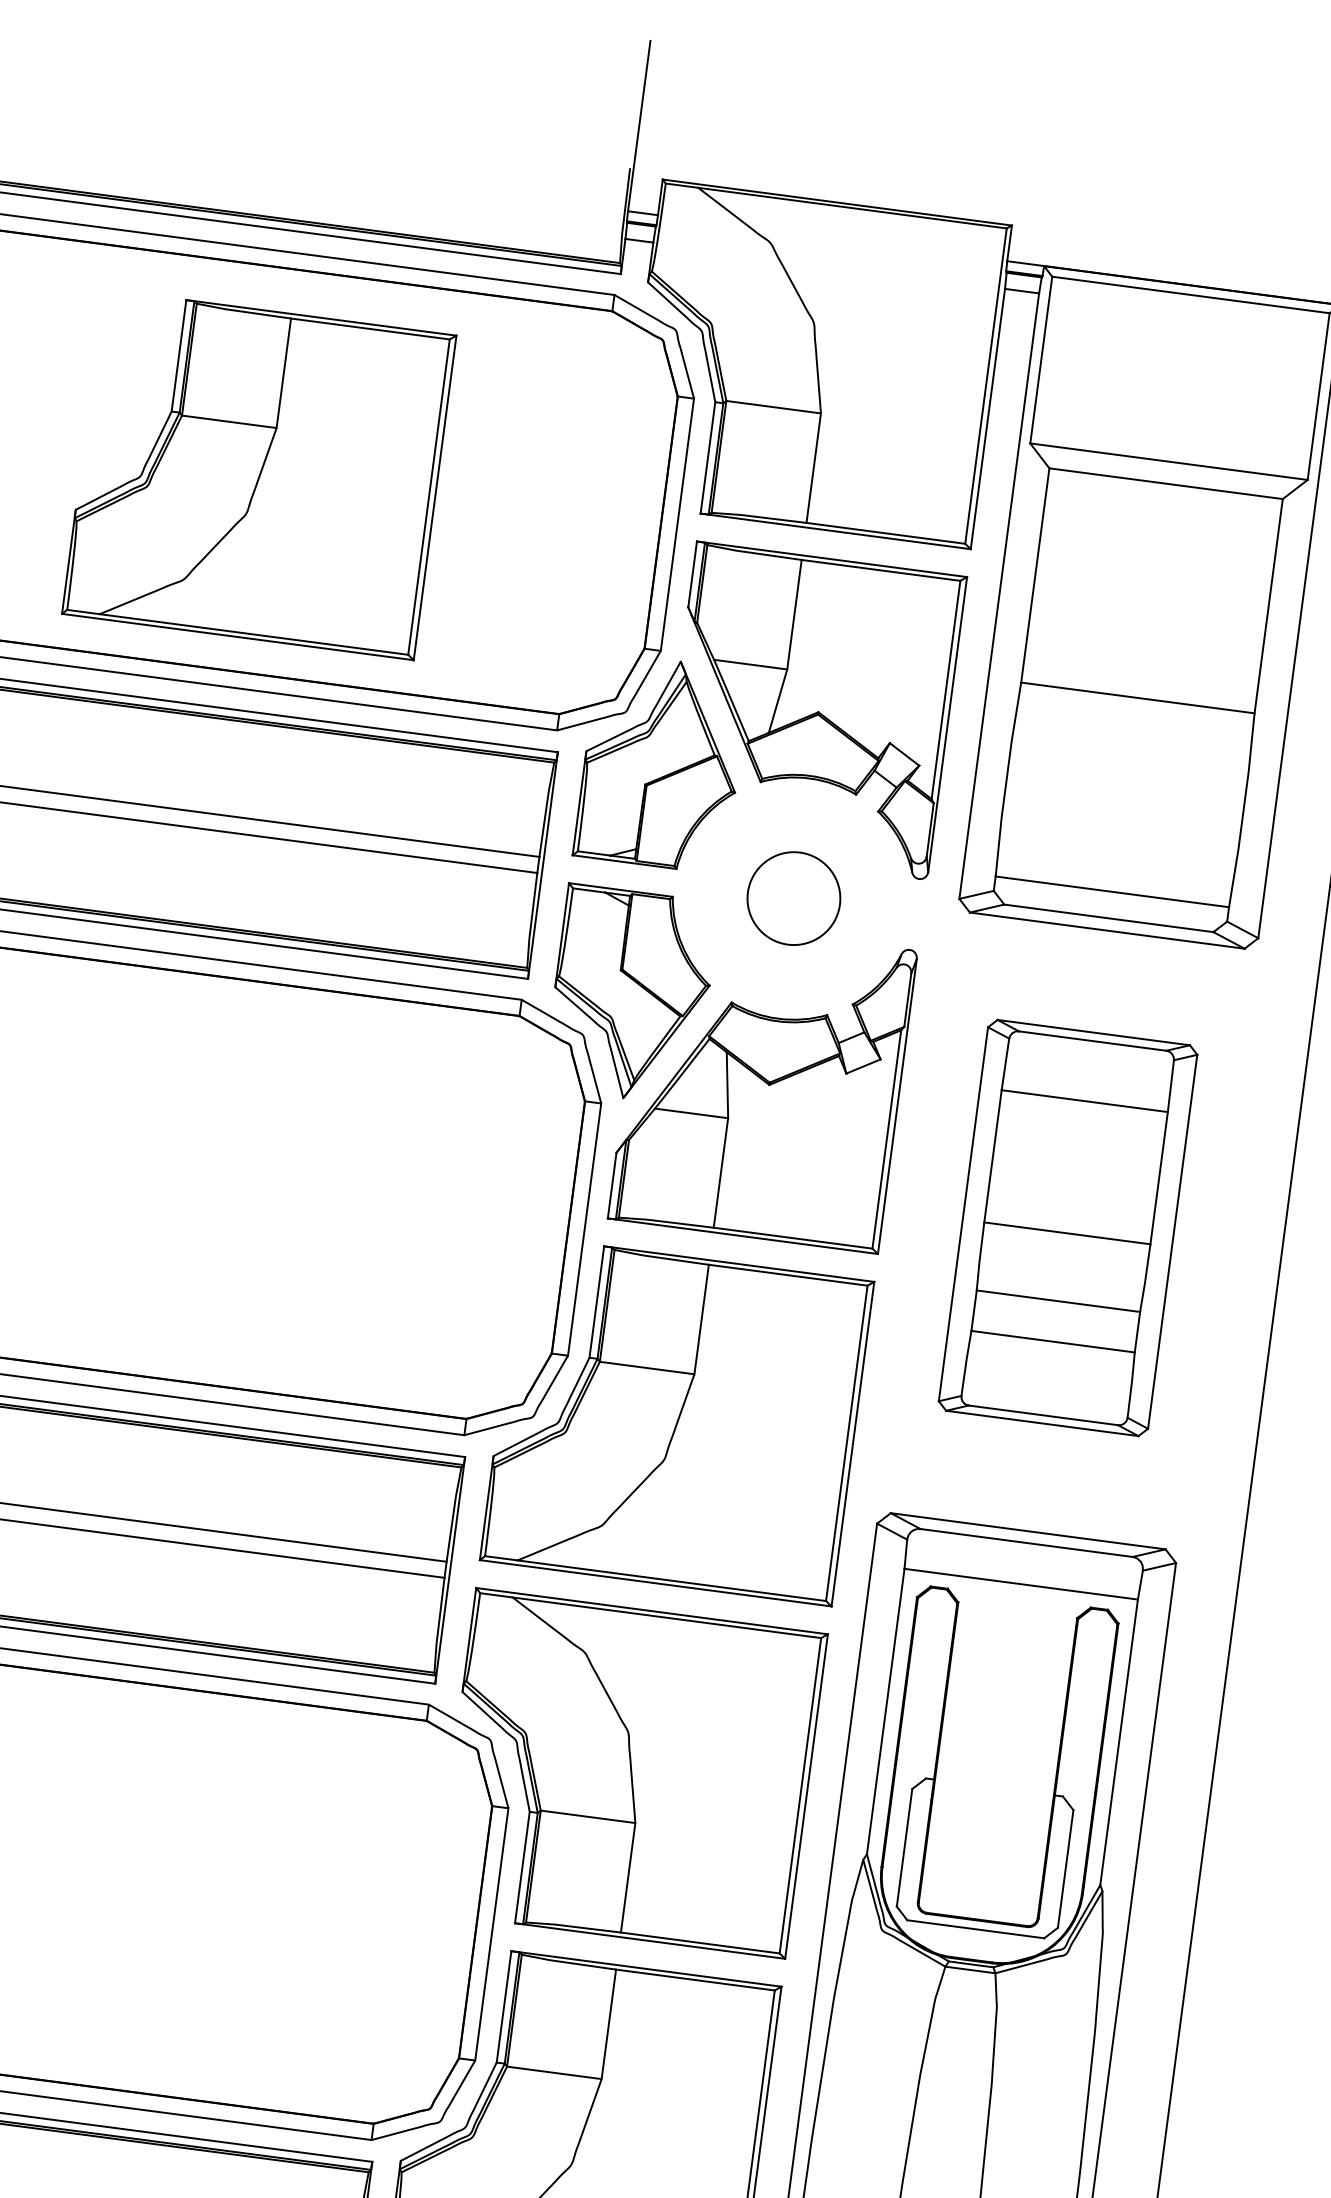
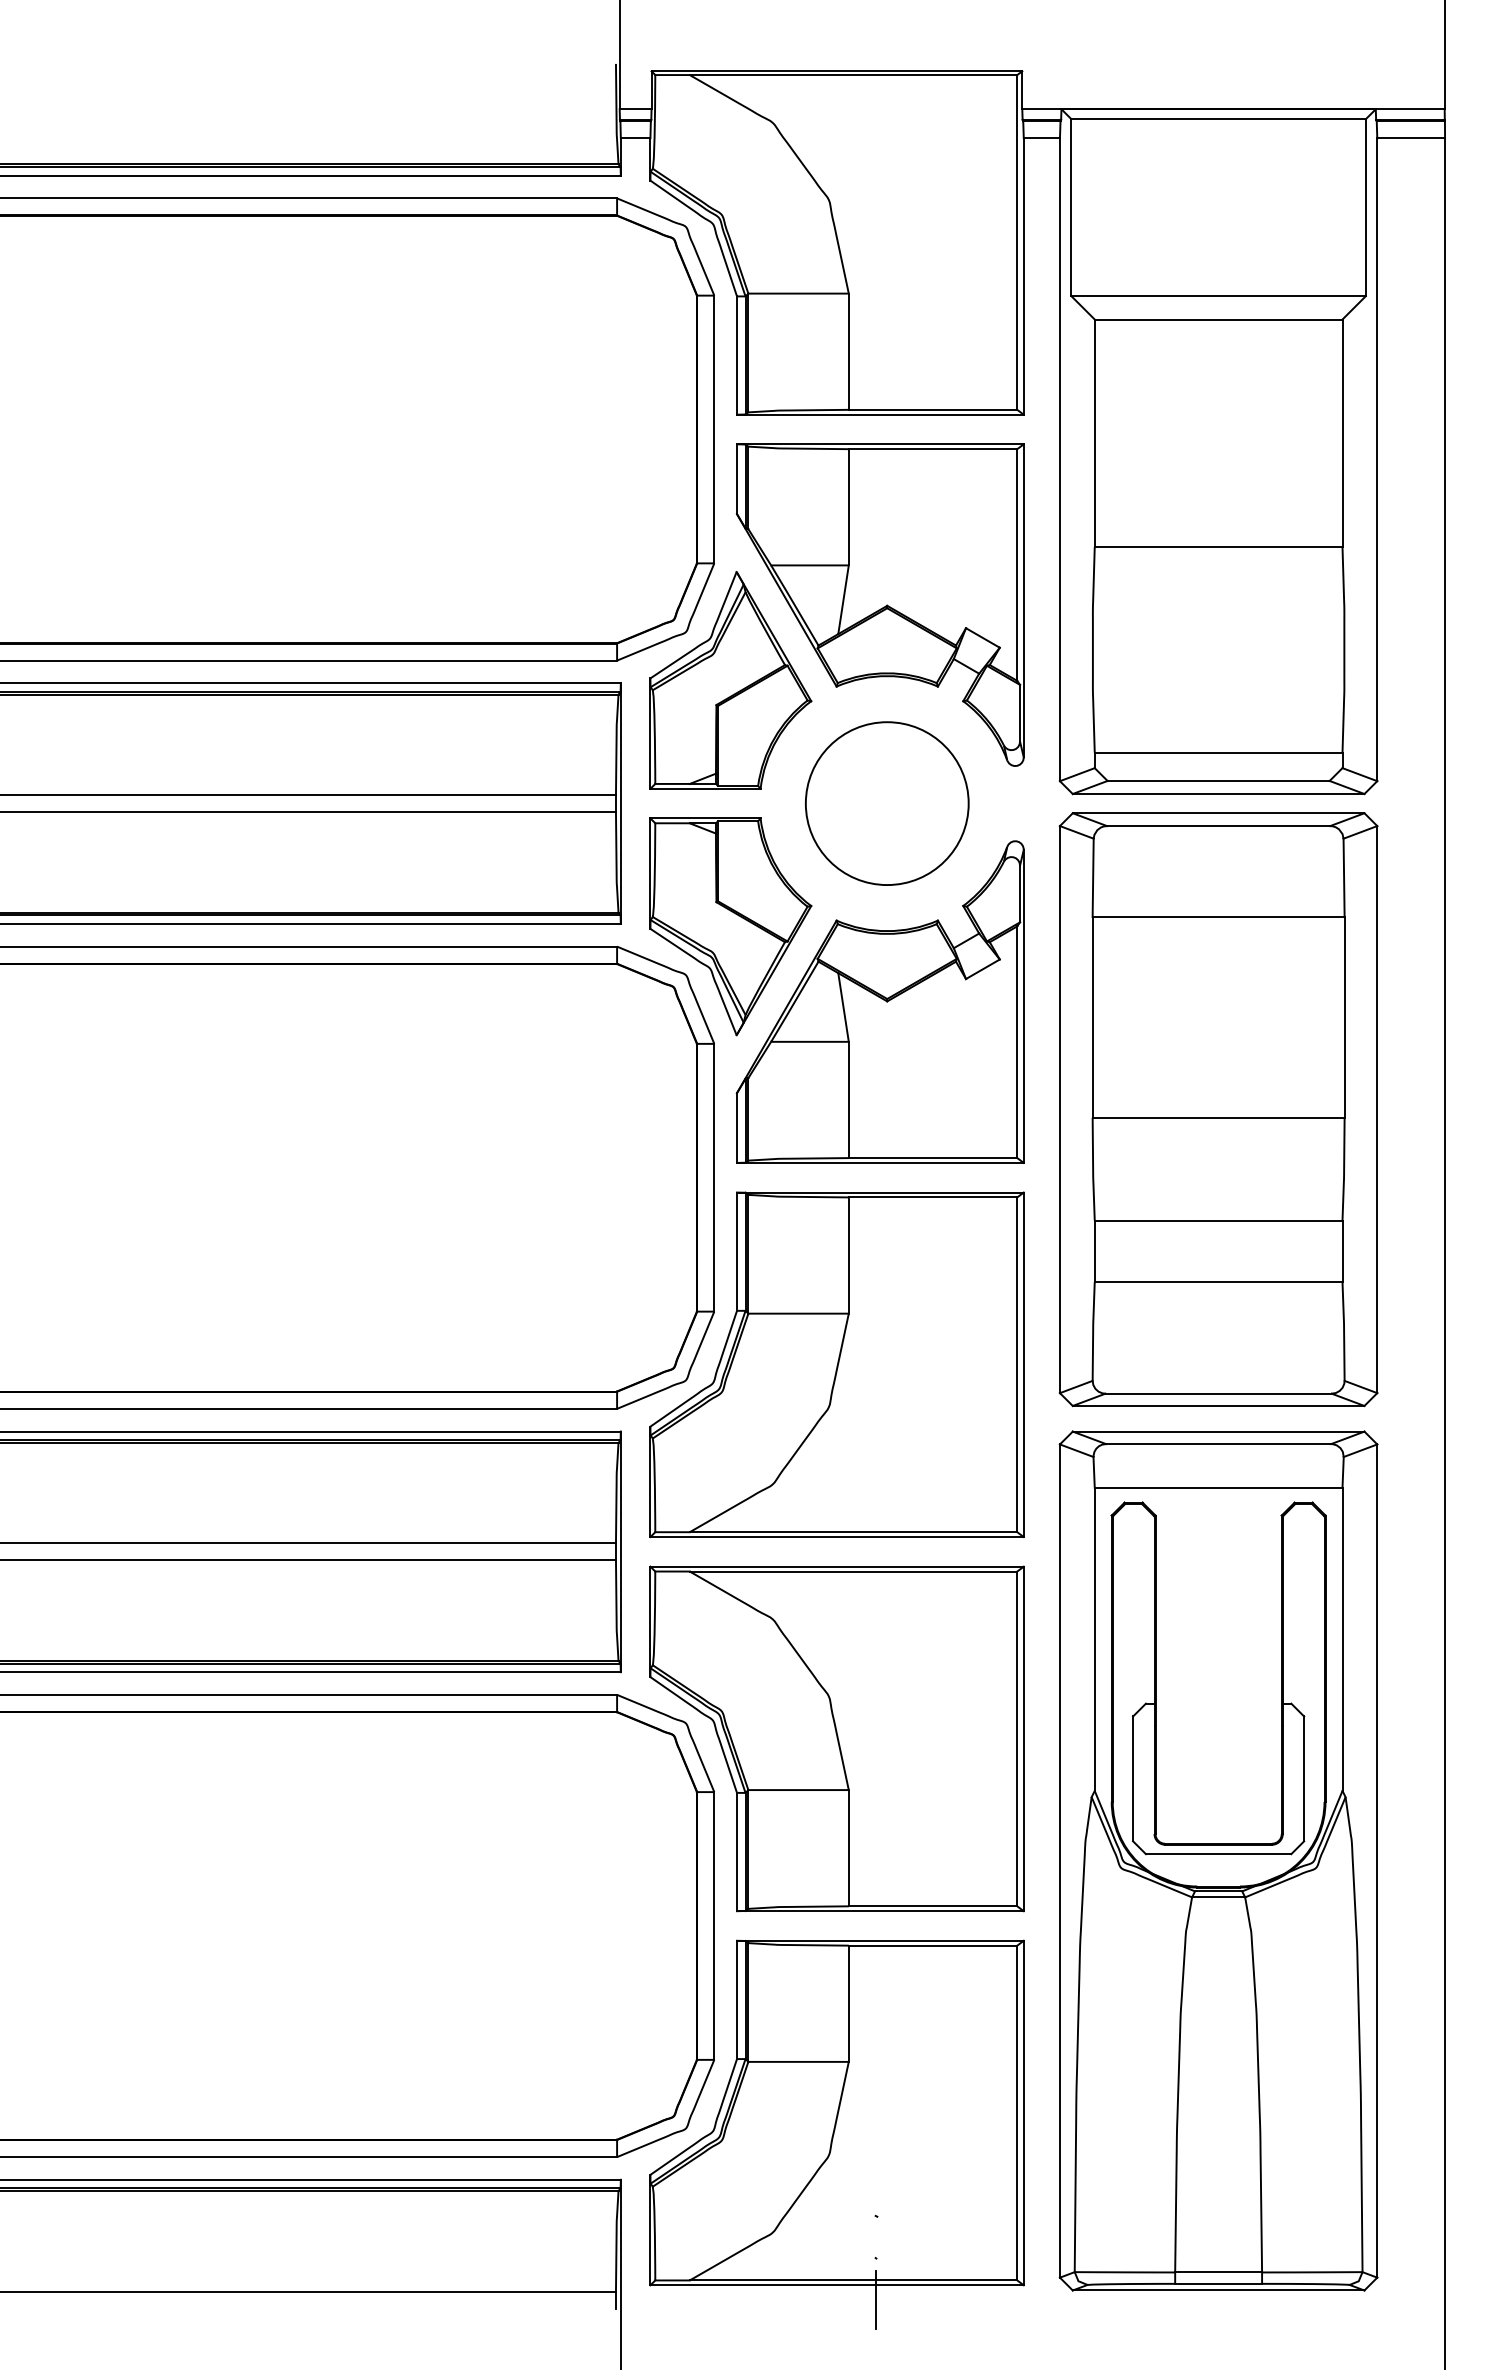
part: (258, 474) -> (270, 434), removed
circle: (793, 898) -> (886, 803), size x1.67
part: (1068, 1227) -> (1218, 1109), size x1.43

